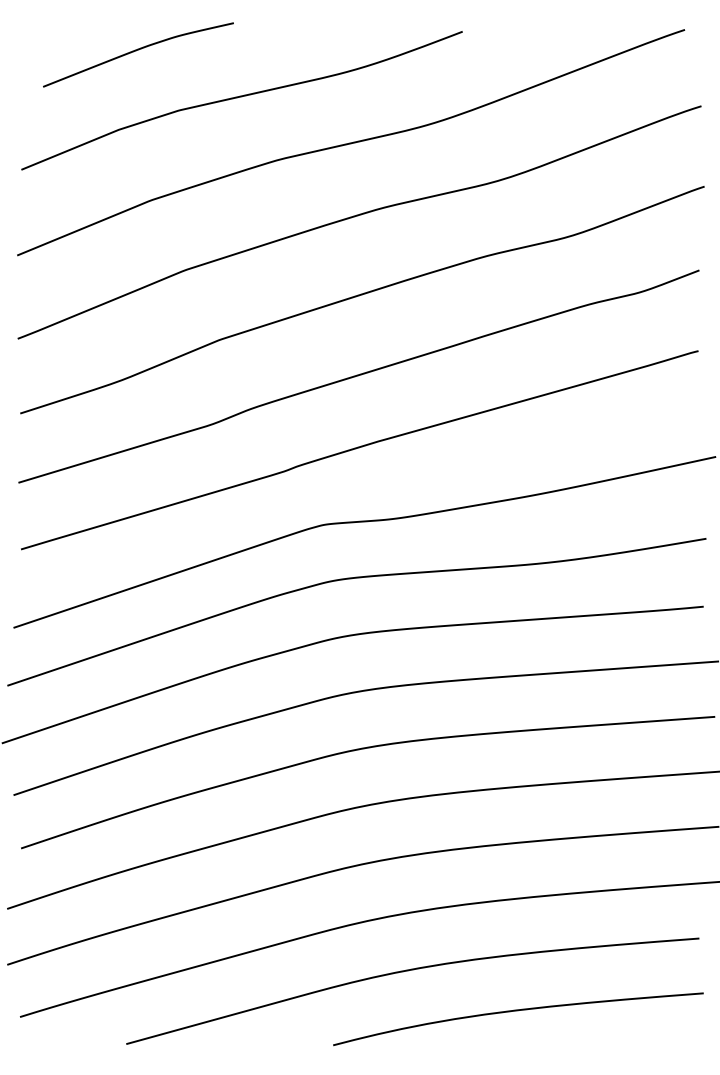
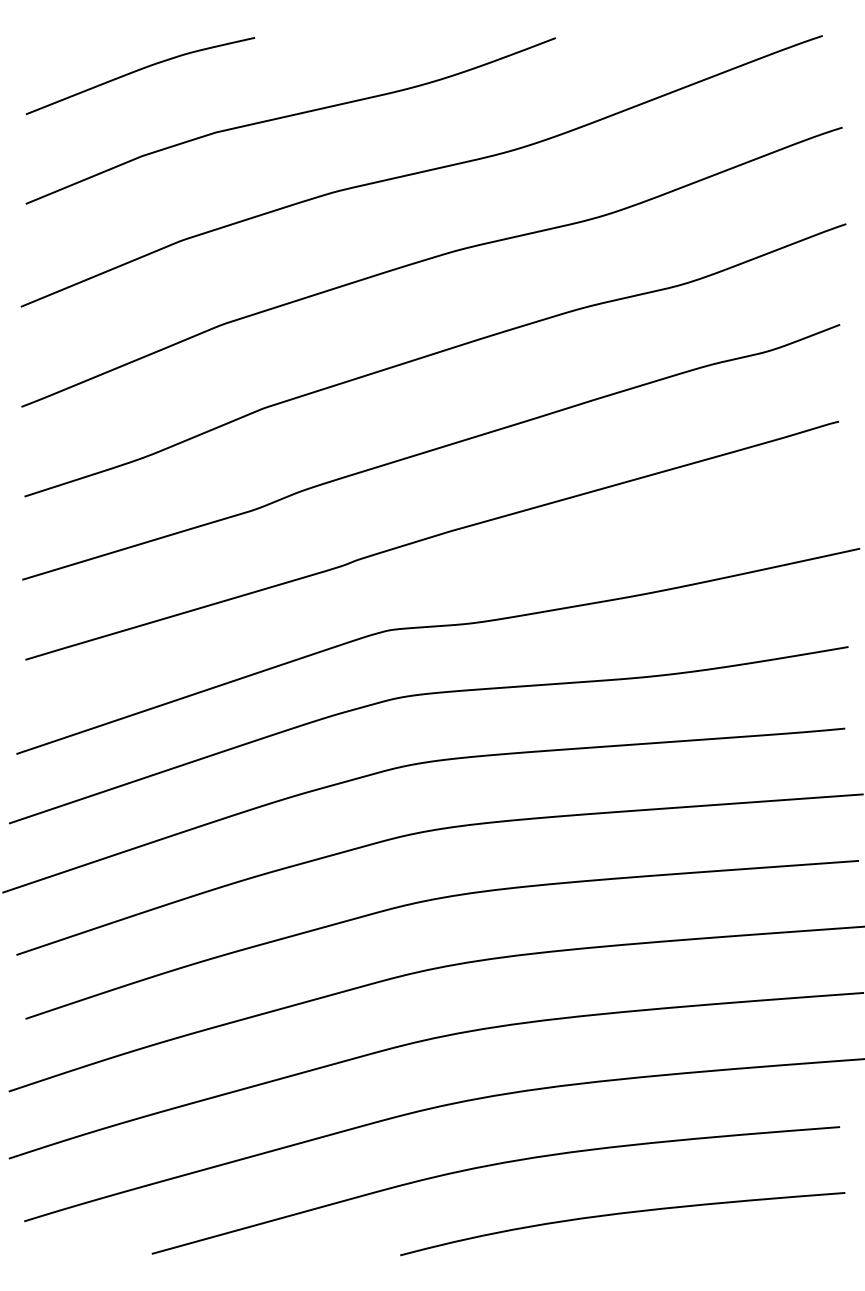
curve: (136, 51) -> (138, 71), moved

